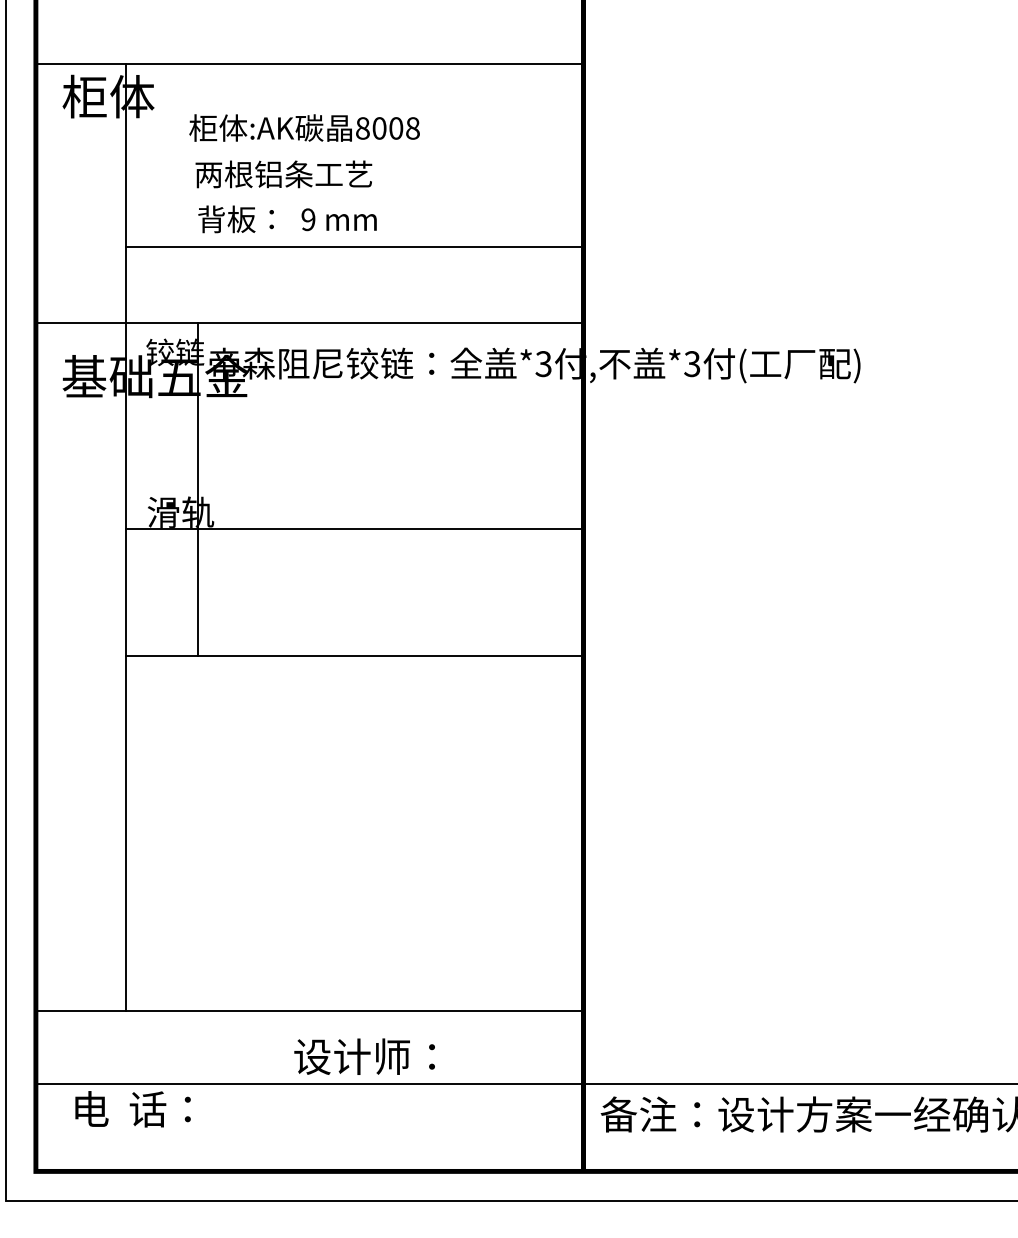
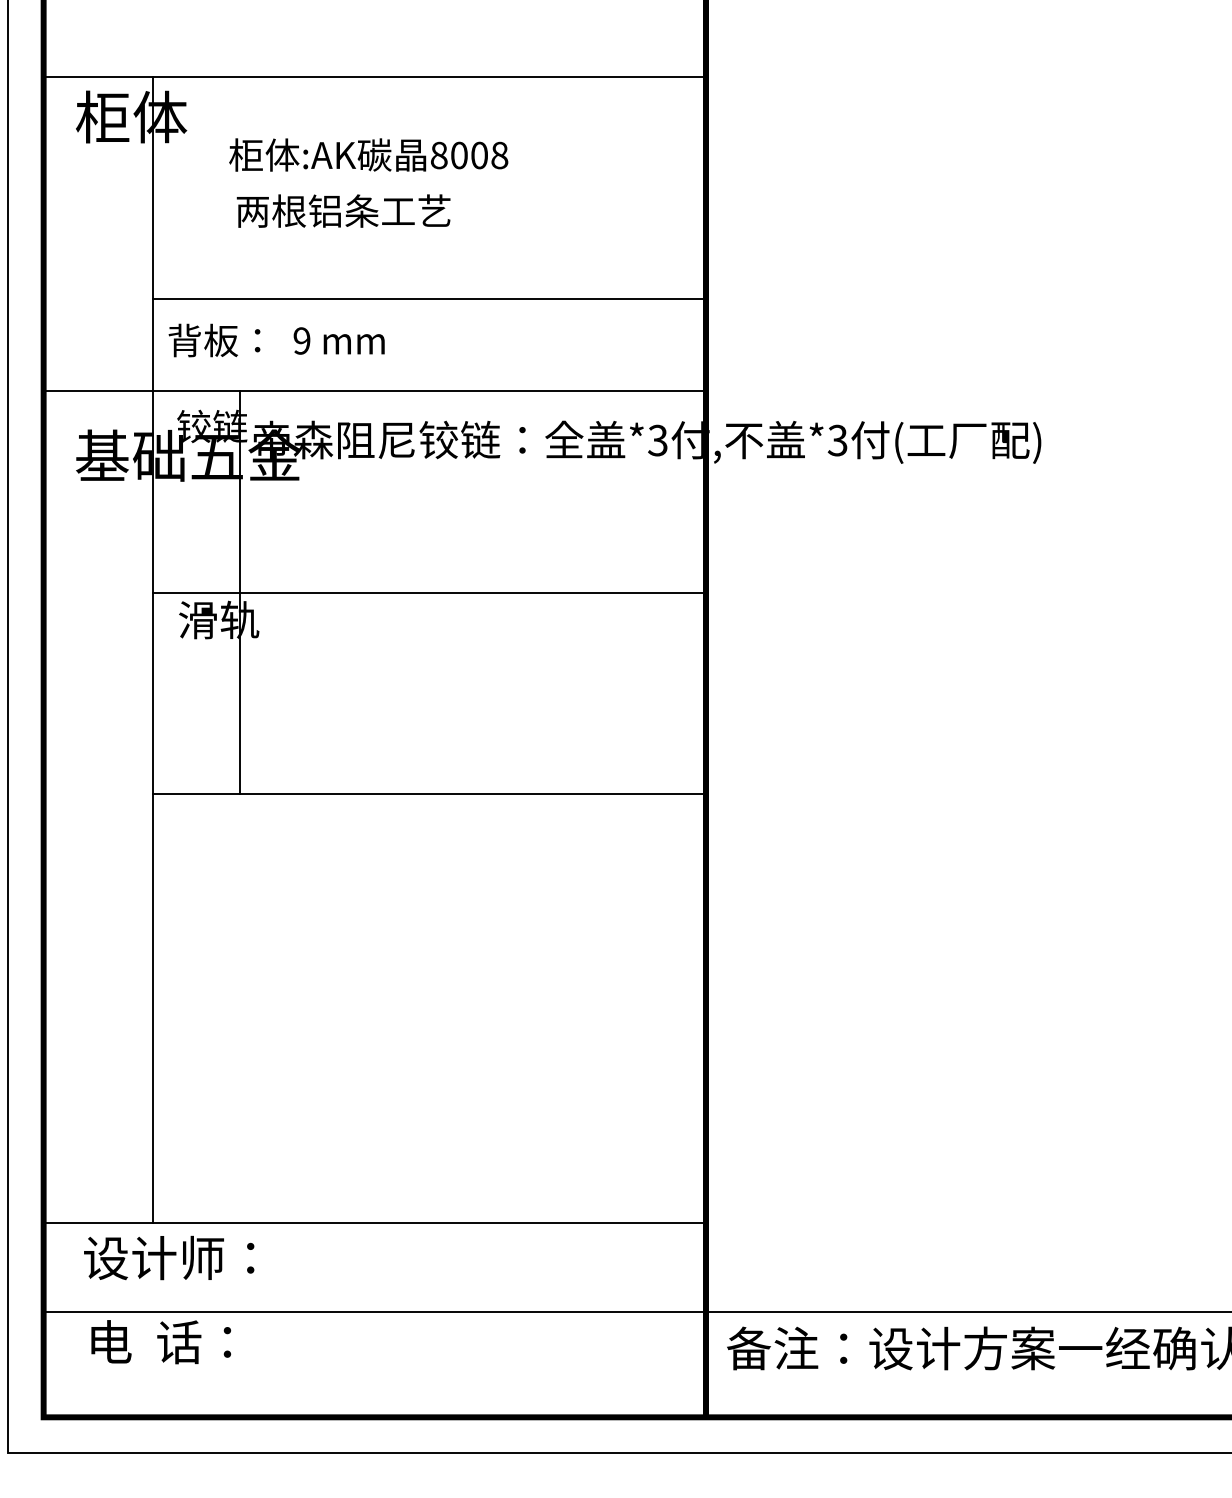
text: (287, 219) -> (276, 340), moved
line: (354, 528) -> (429, 592), moved
text: (364, 1056) -> (168, 1257), moved

